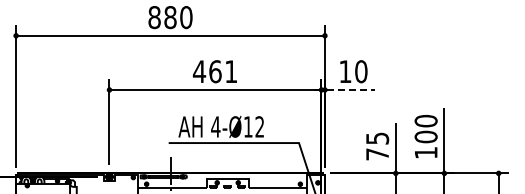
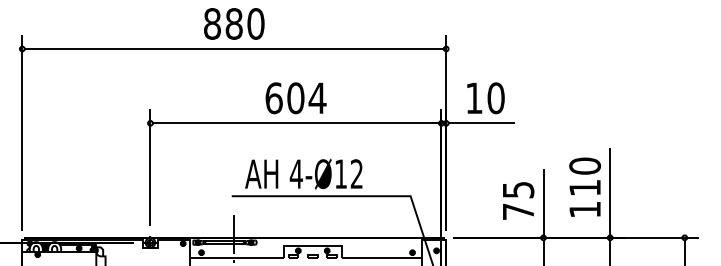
text: (214, 71) -> (294, 97), 461 -> 604
line: (350, 89) -> (481, 122), dashed -> solid
text: (425, 136) -> (584, 187), 100 -> 110

